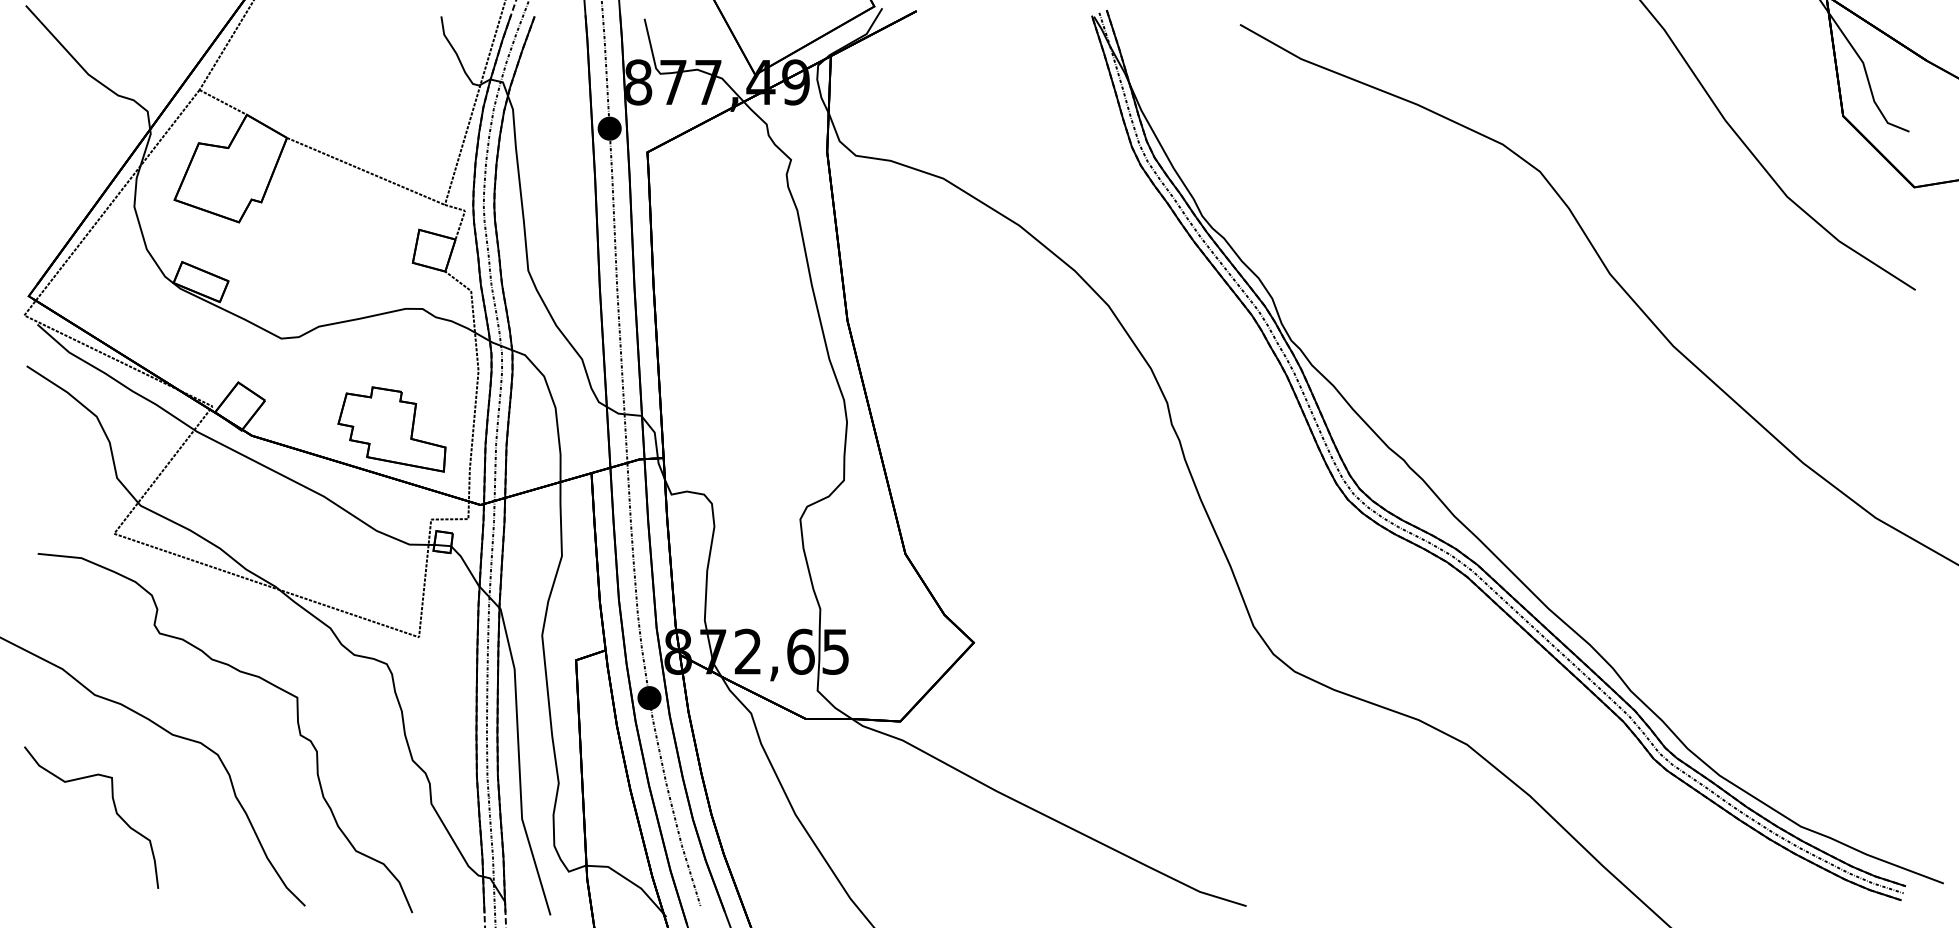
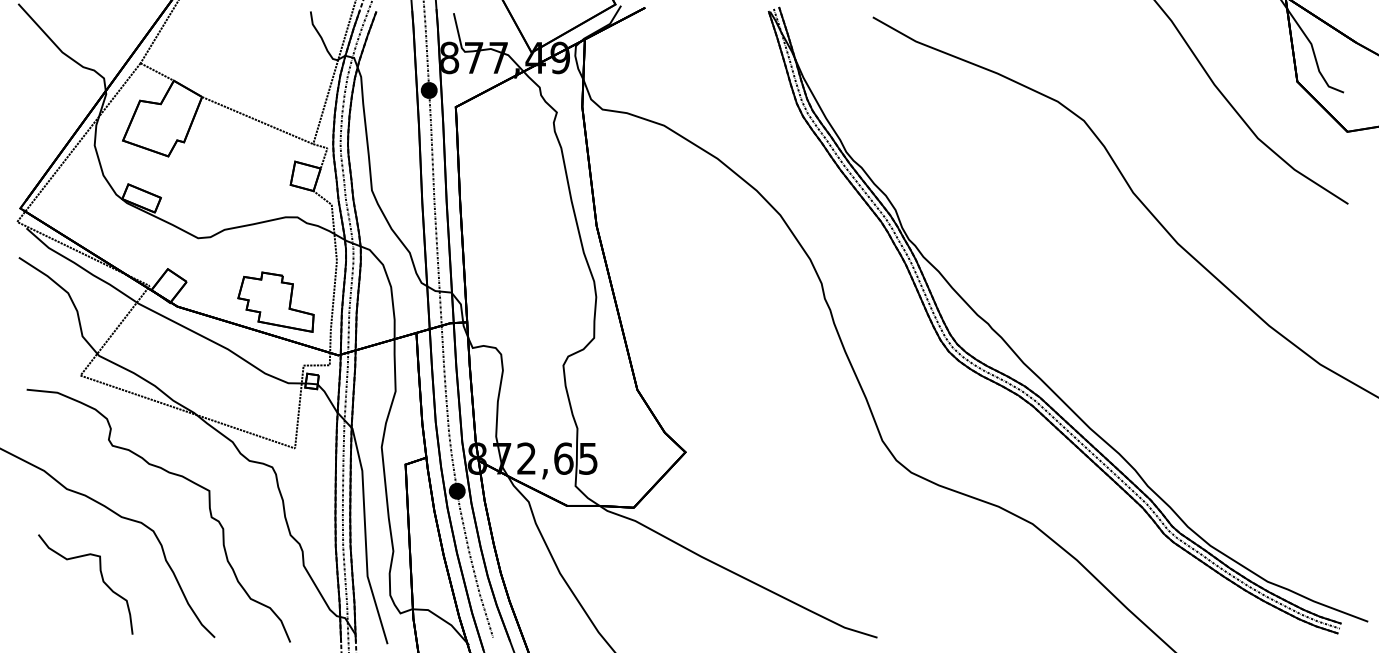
part: (115, 812) -> (102, 580), moved

